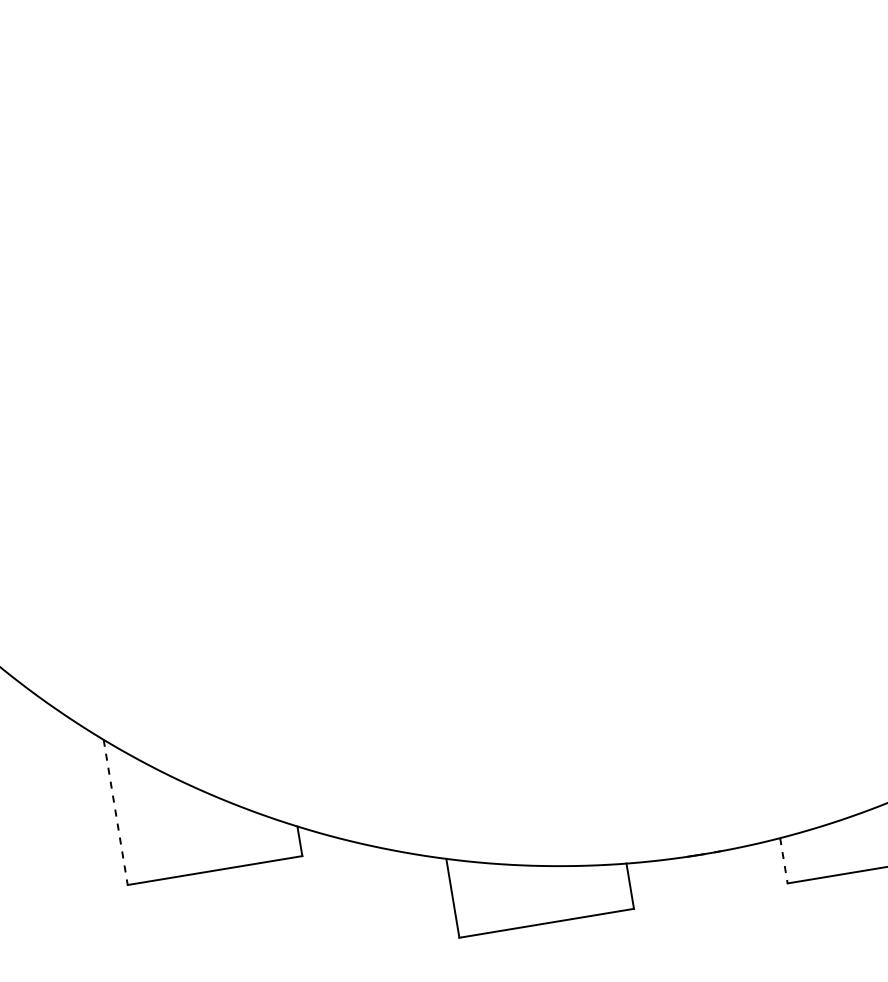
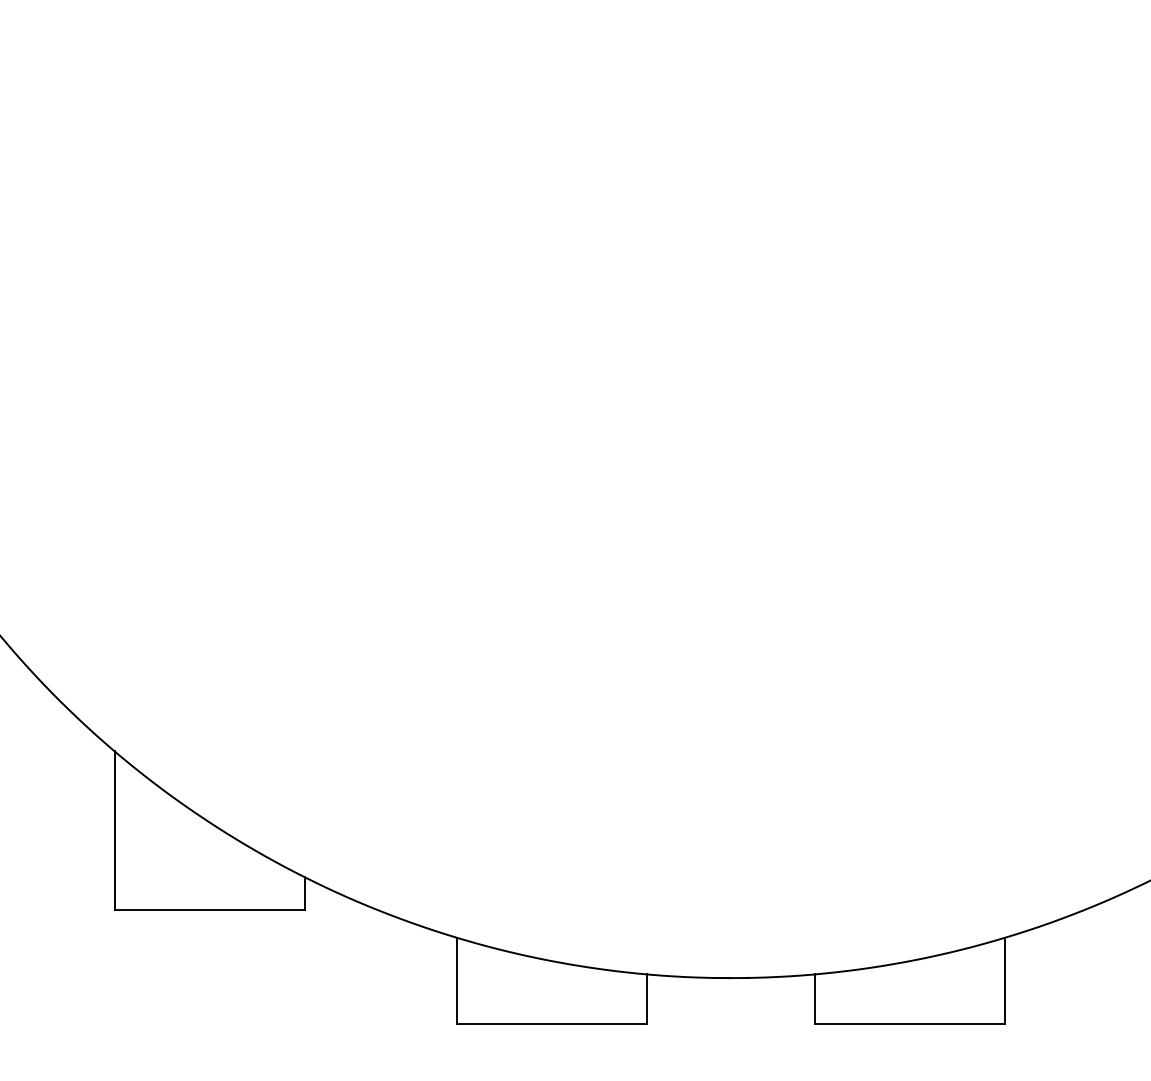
line: (115, 813) -> (114, 831), dashed -> solid
line: (783, 861) -> (814, 999), dashed -> solid

